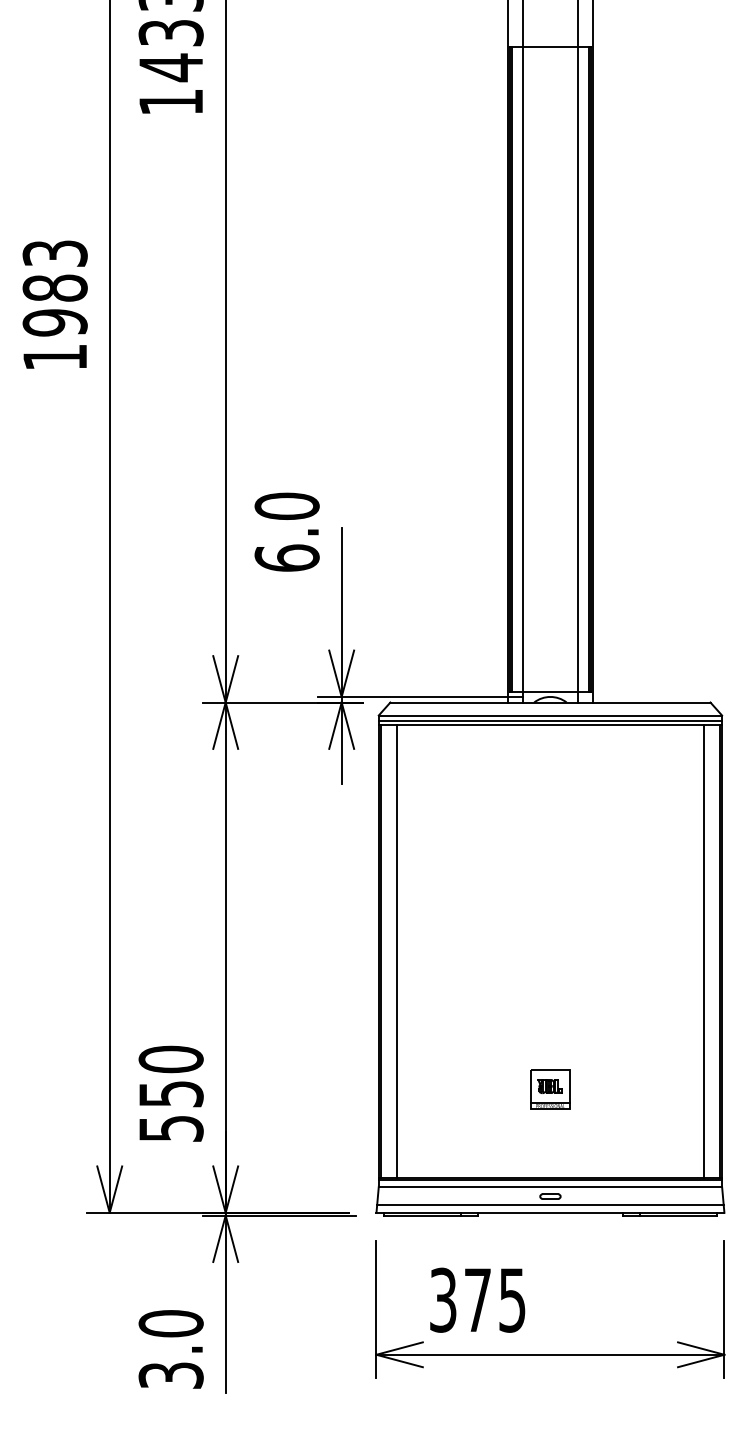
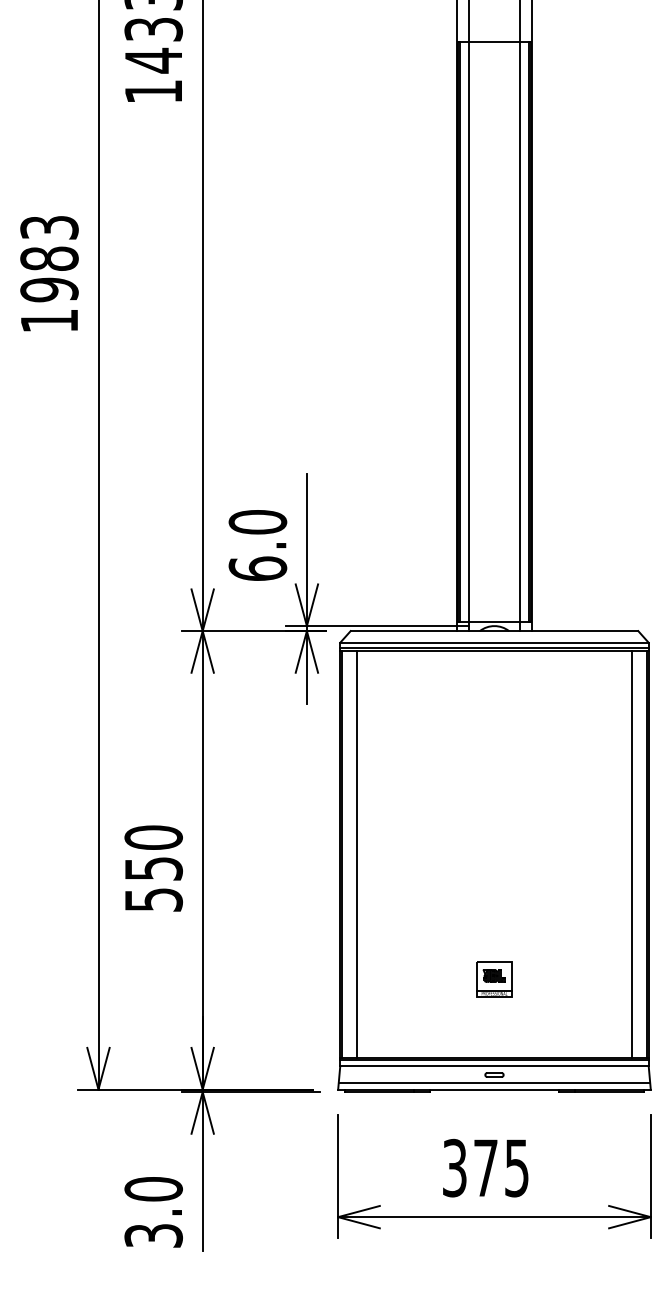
text: (286, 531) -> (257, 544), moved
text: (170, 1093) -> (153, 868), moved
text: (477, 1299) -> (485, 1167), moved

